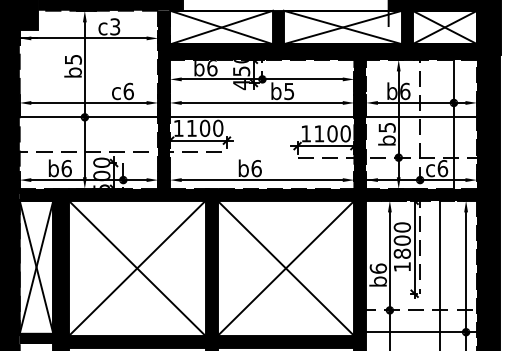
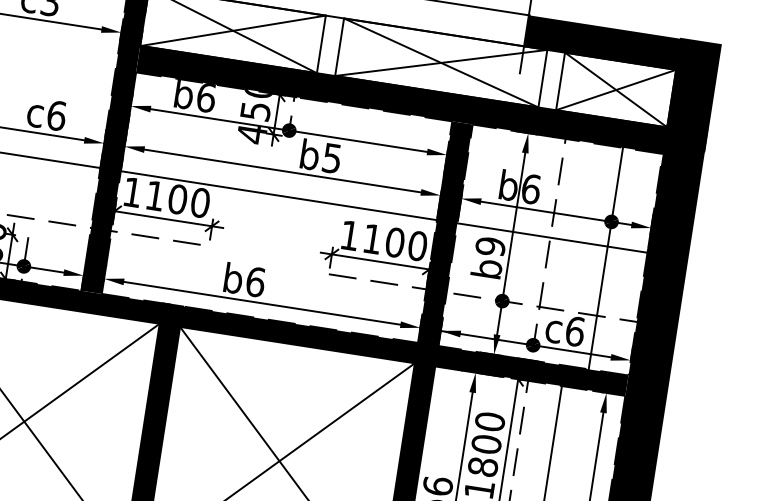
fill: (278, 27) -> (330, 45), removed
fill: (407, 27) -> (551, 80), removed
text: (386, 127) -> (489, 246), b5 -> b9

